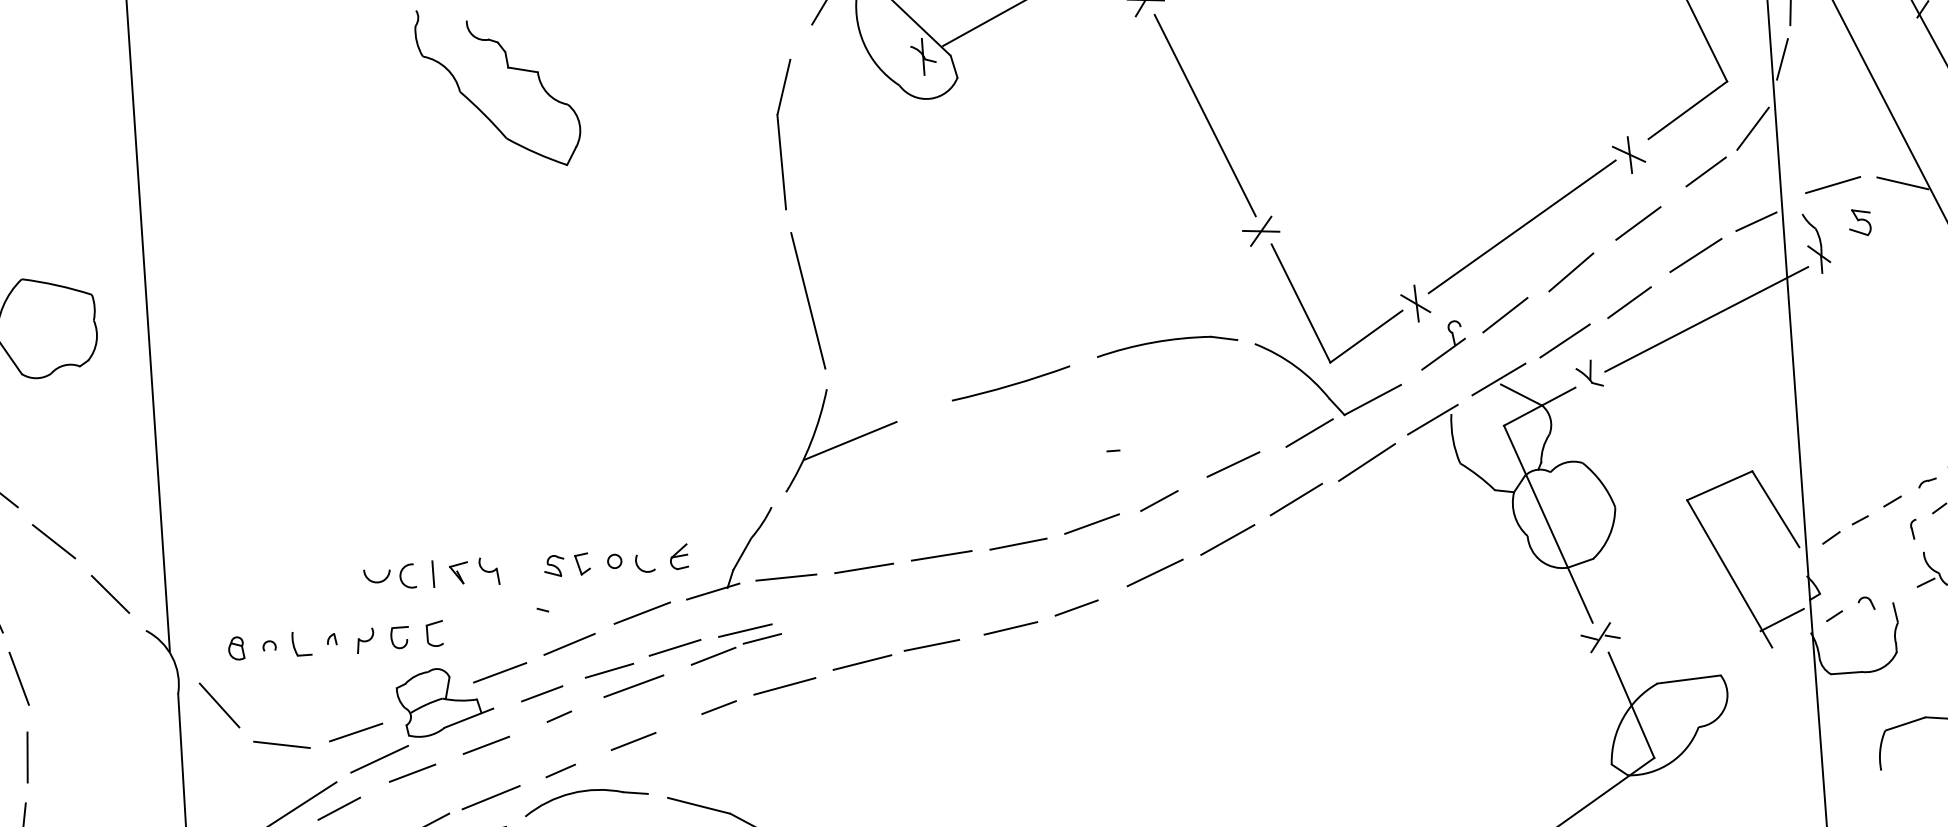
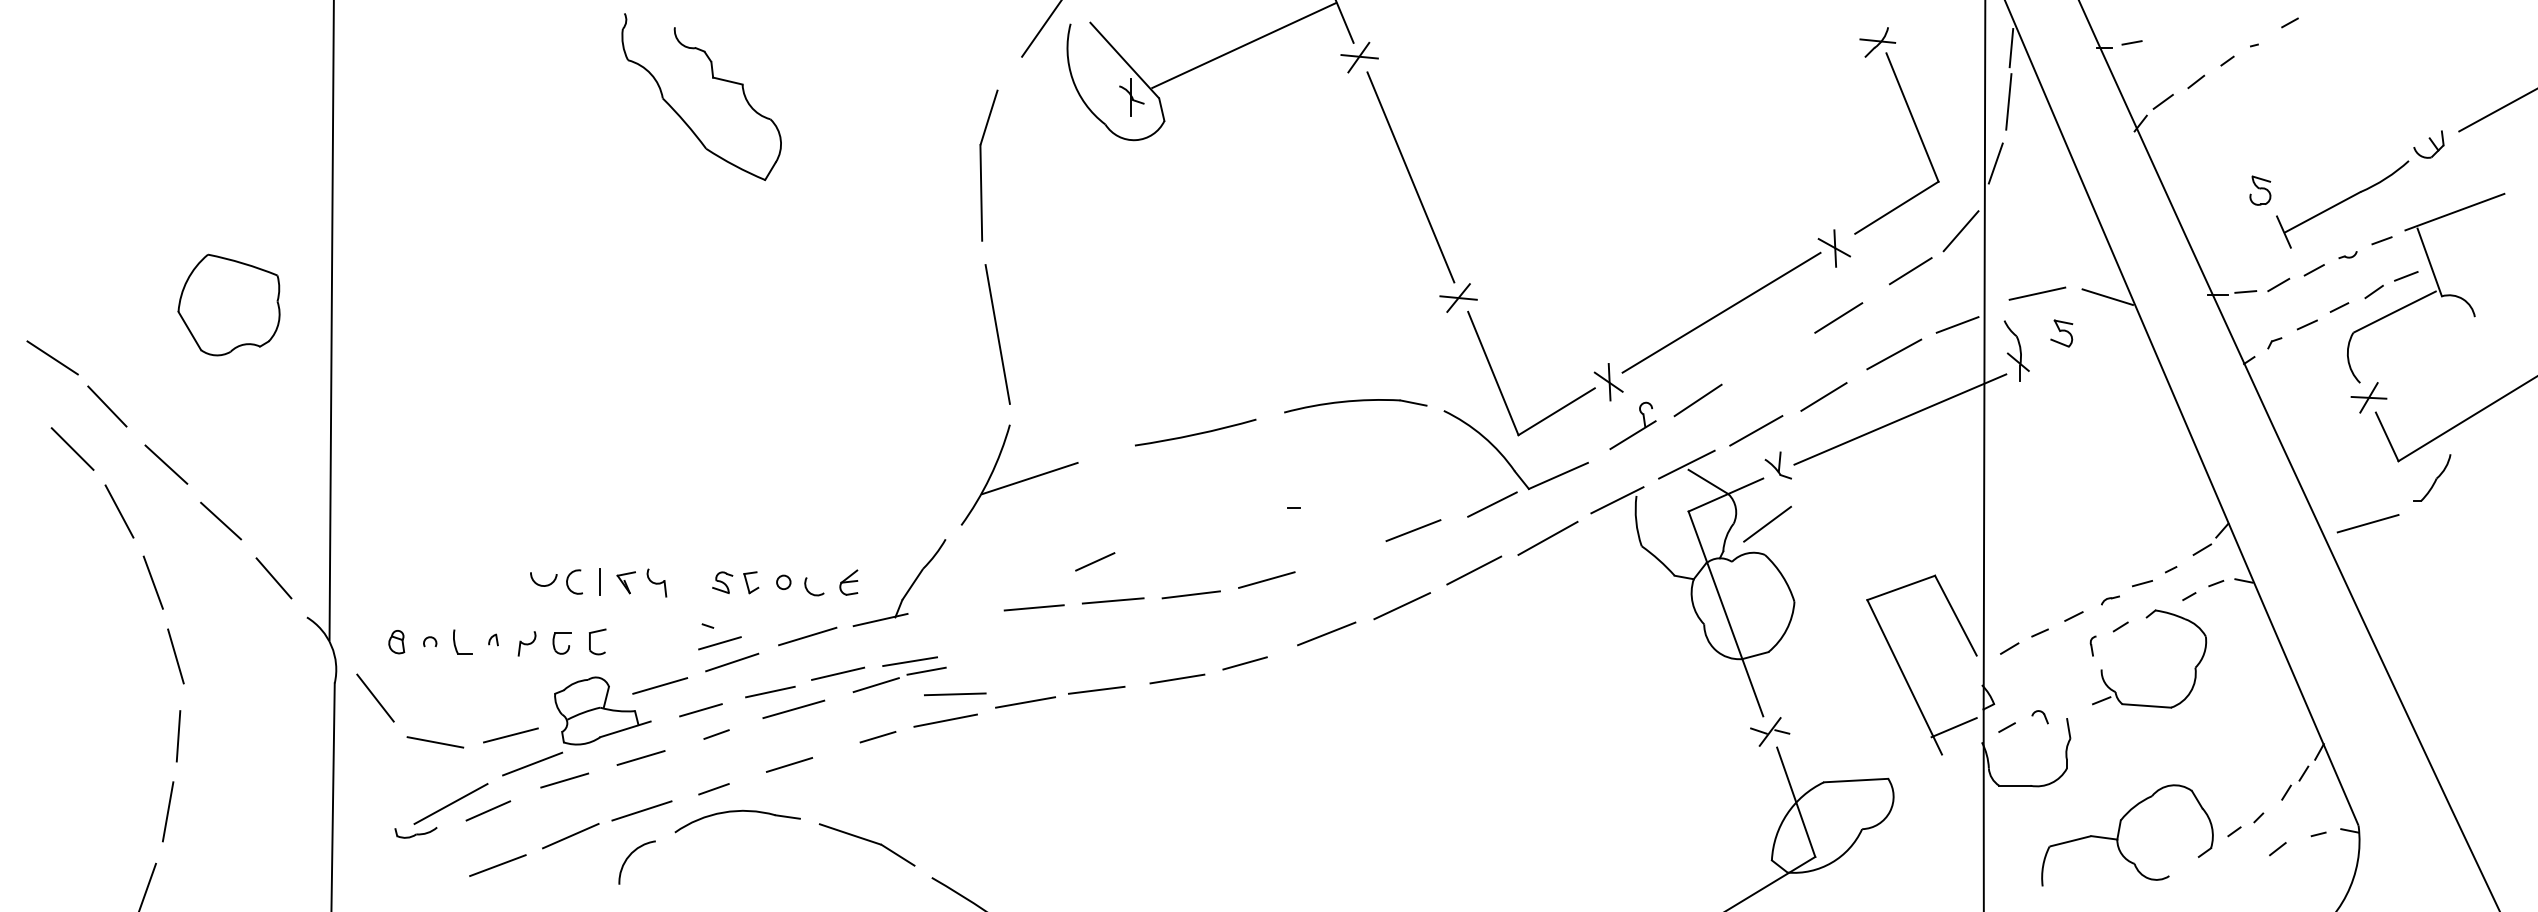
line: (1571, 271) -> (1767, 523), moved
line: (1159, 500) -> (1095, 561), moved
line: (786, 577) -> (955, 694), moved
line: (555, 626) -> (719, 643), added

